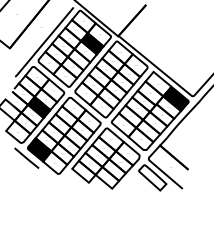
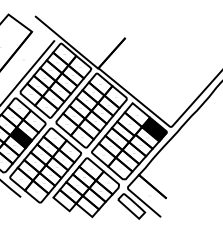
hatch: (91, 43) -> (72, 75), removed
hatch: (39, 150) -> (21, 179), removed

